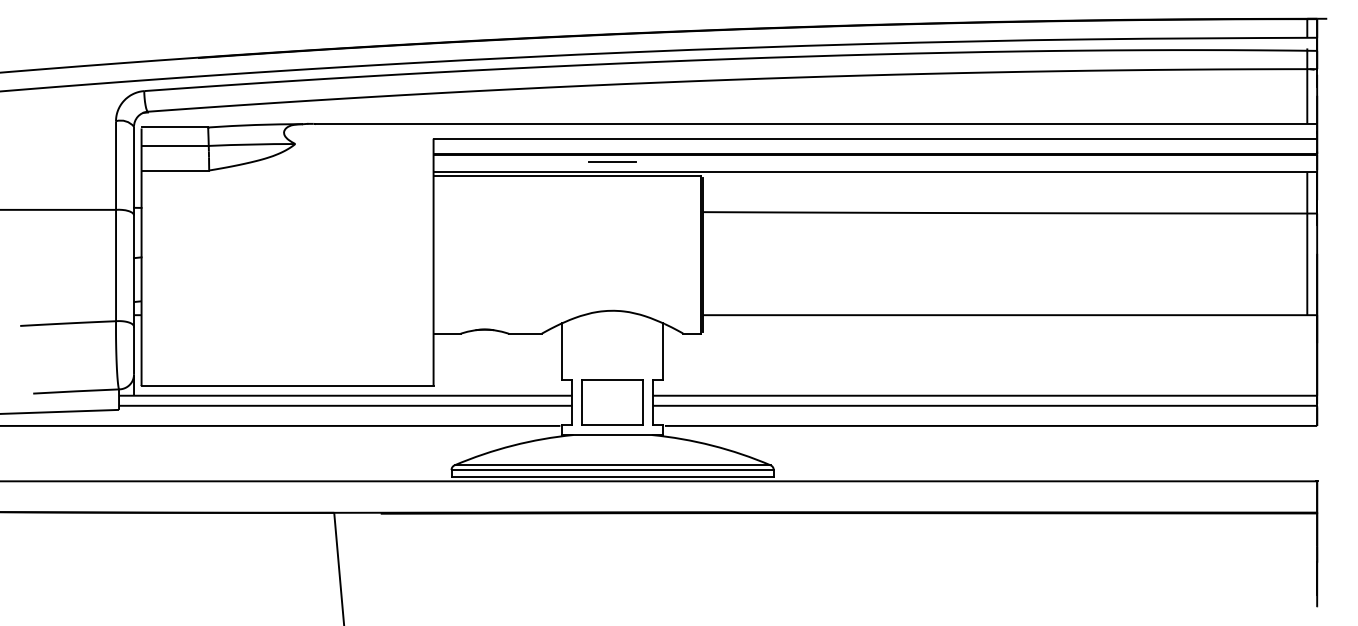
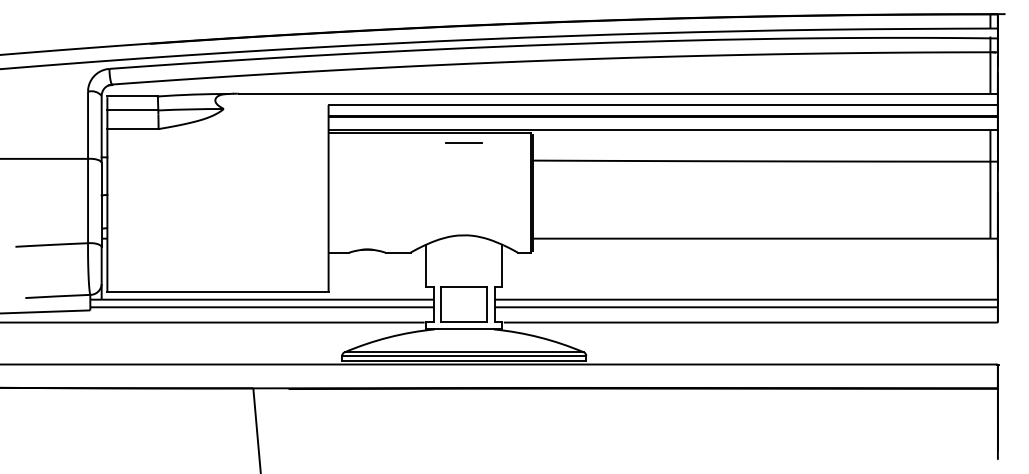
line: (612, 161) -> (464, 142), moved

